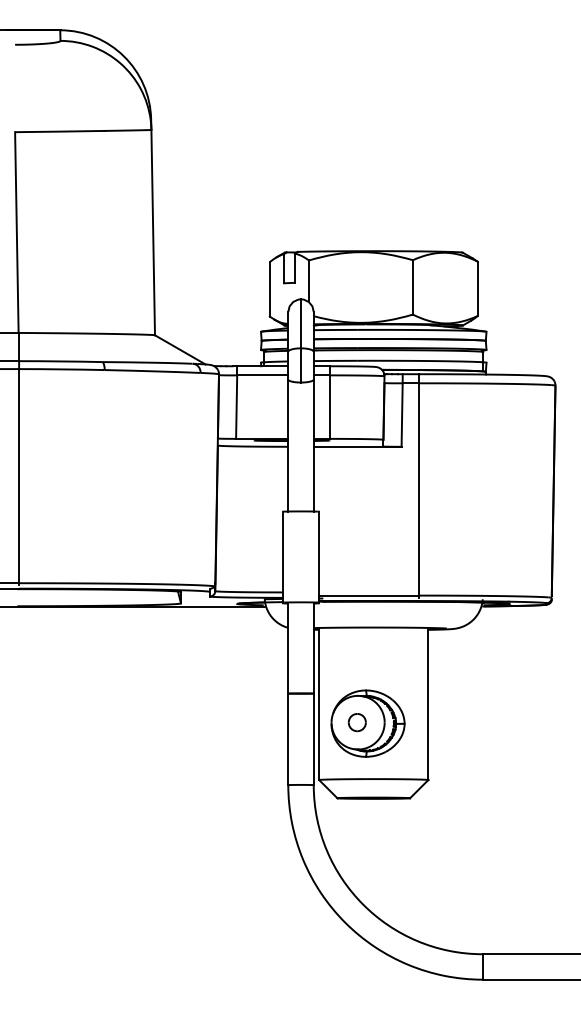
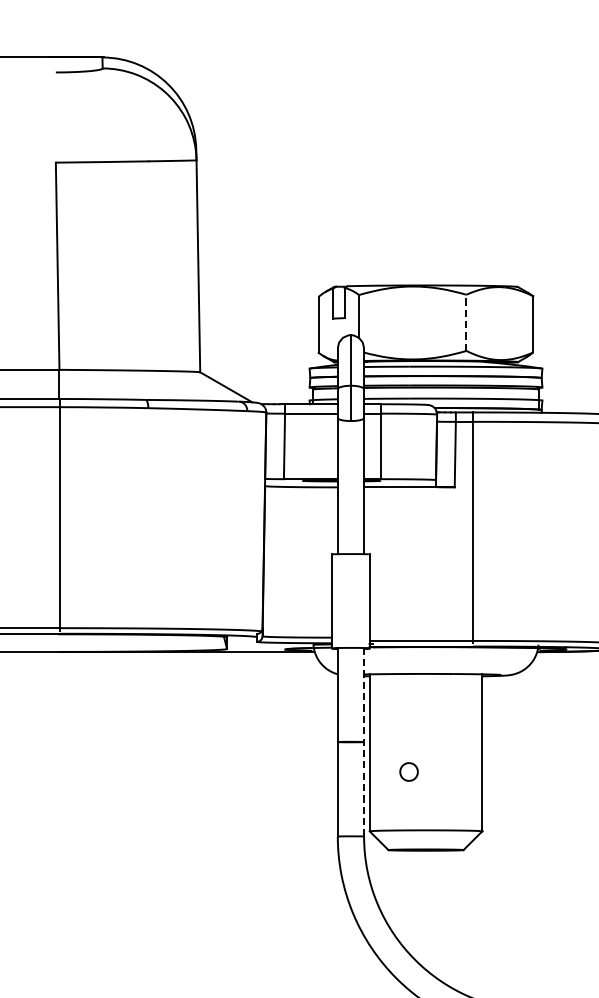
line: (412, 286) -> (465, 321), solid -> dashed
line: (313, 693) -> (363, 741), solid -> dashed
part: (367, 723) -> (419, 772), removed

